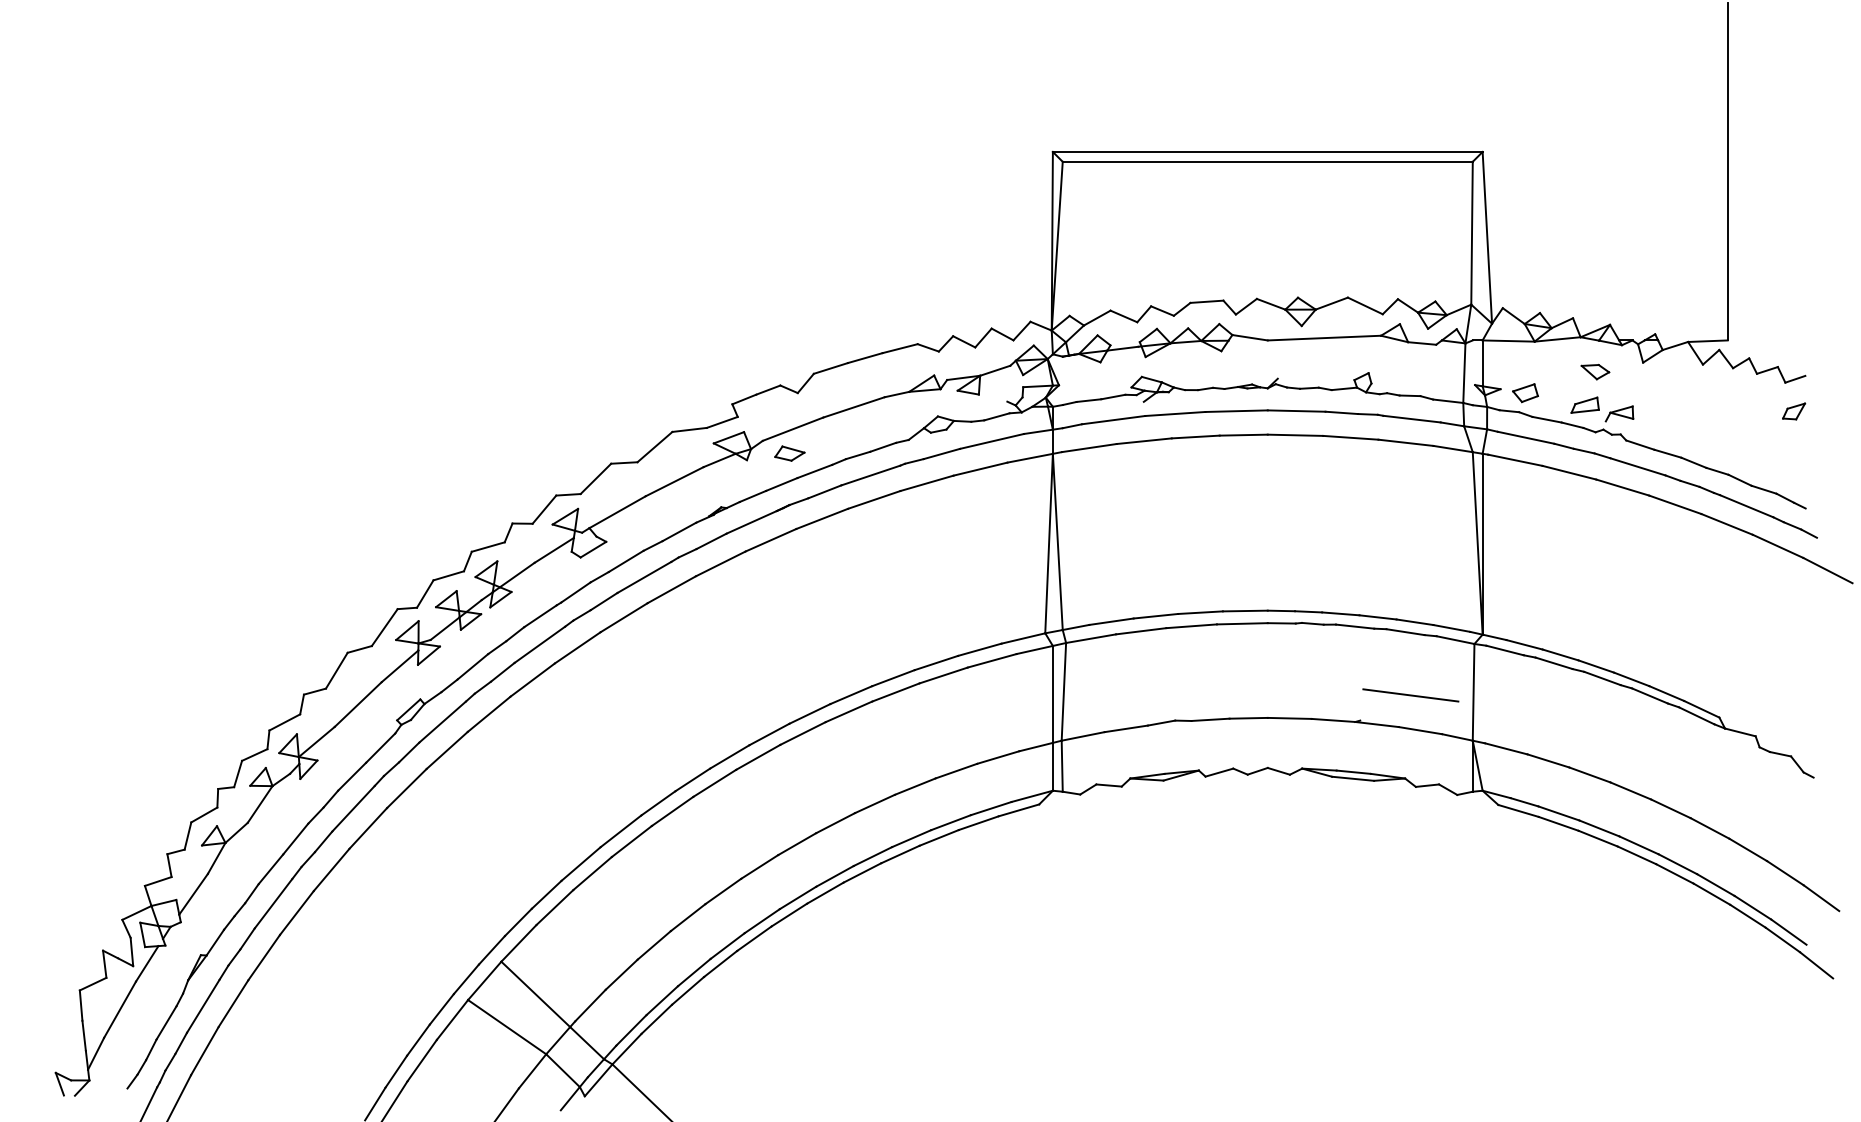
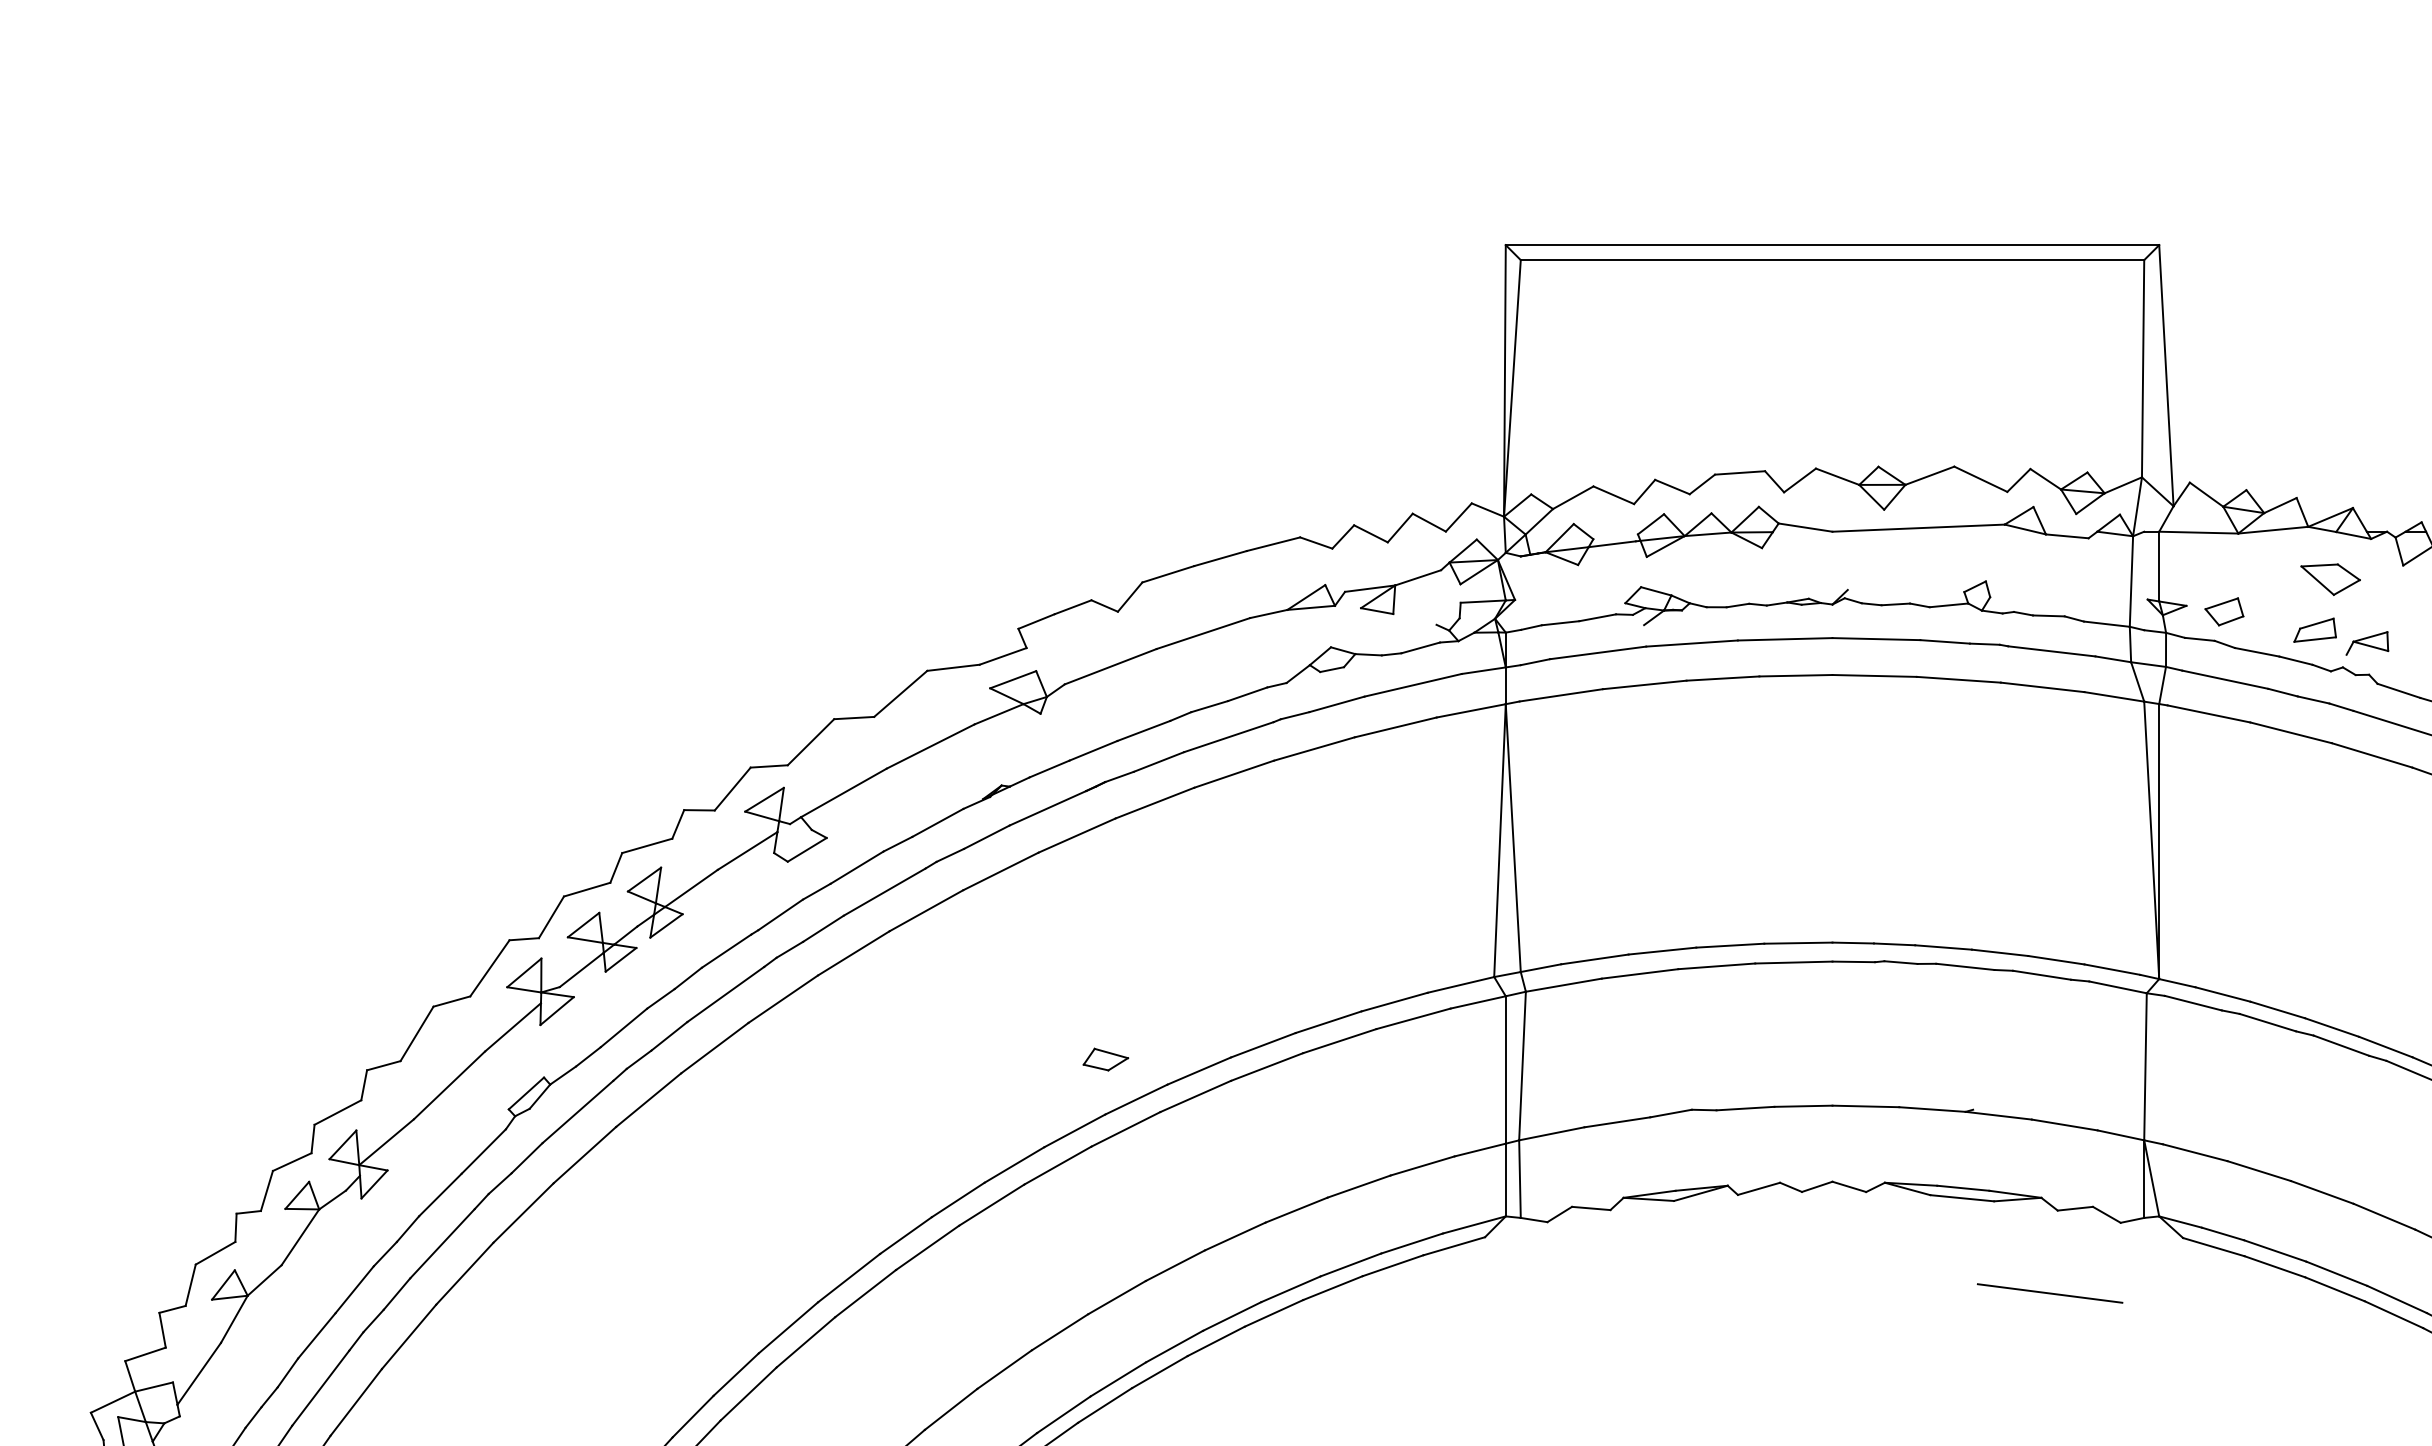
part: (1595, 372) -> (2330, 580), size x1.4
part: (789, 453) -> (1105, 1059), moved
line: (1410, 695) -> (2049, 1293), moved

